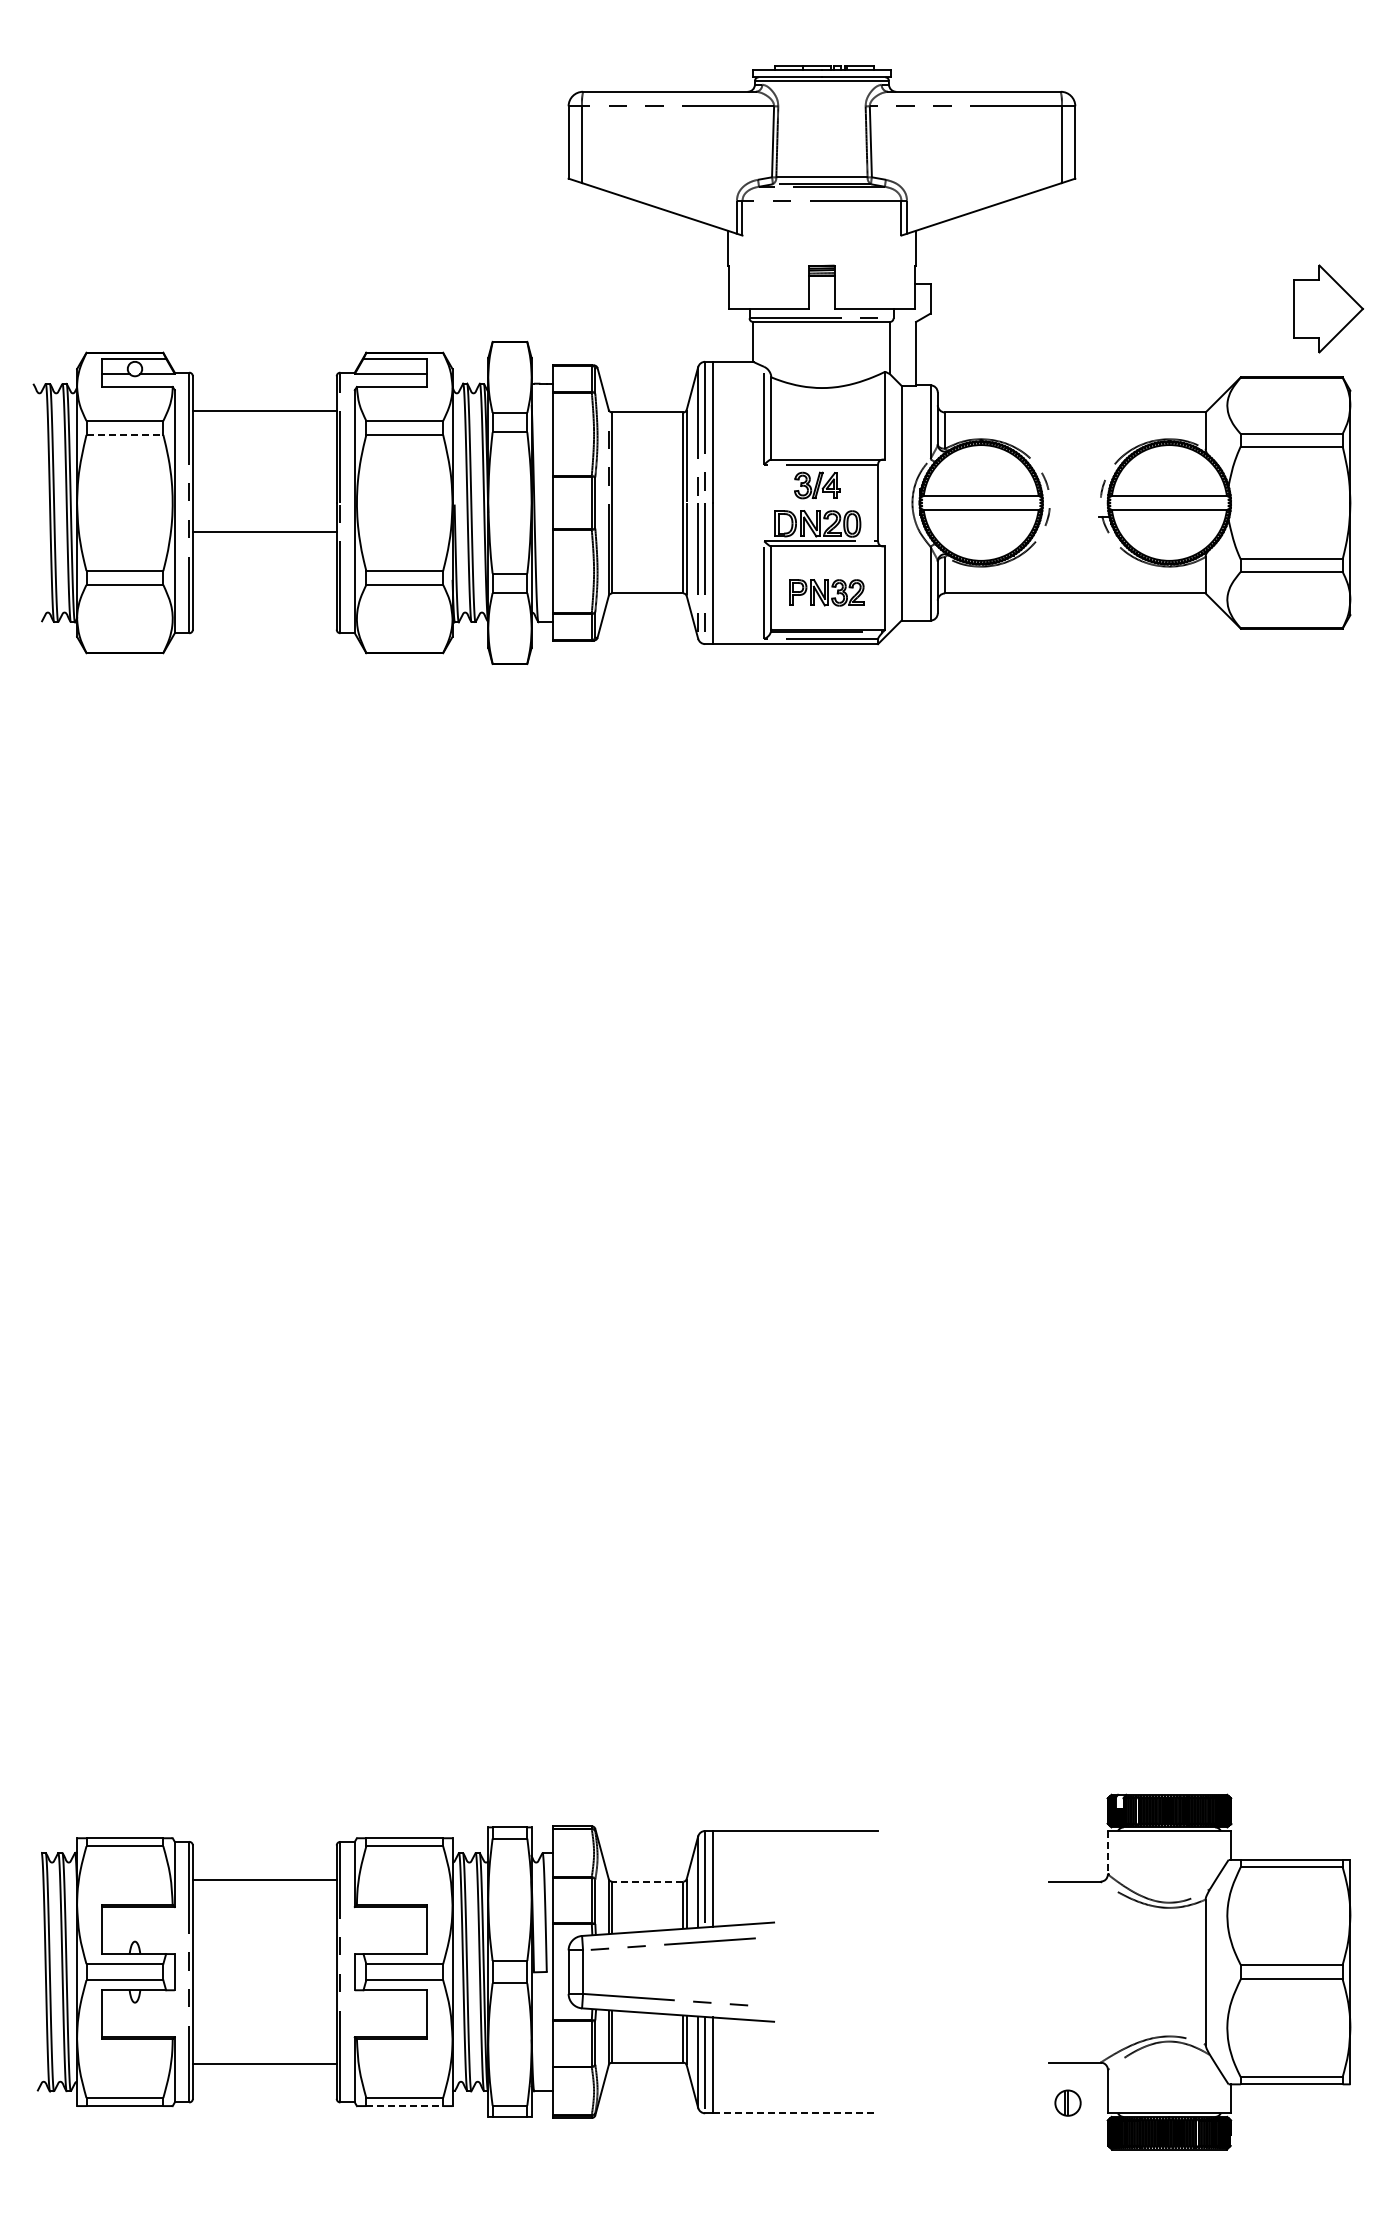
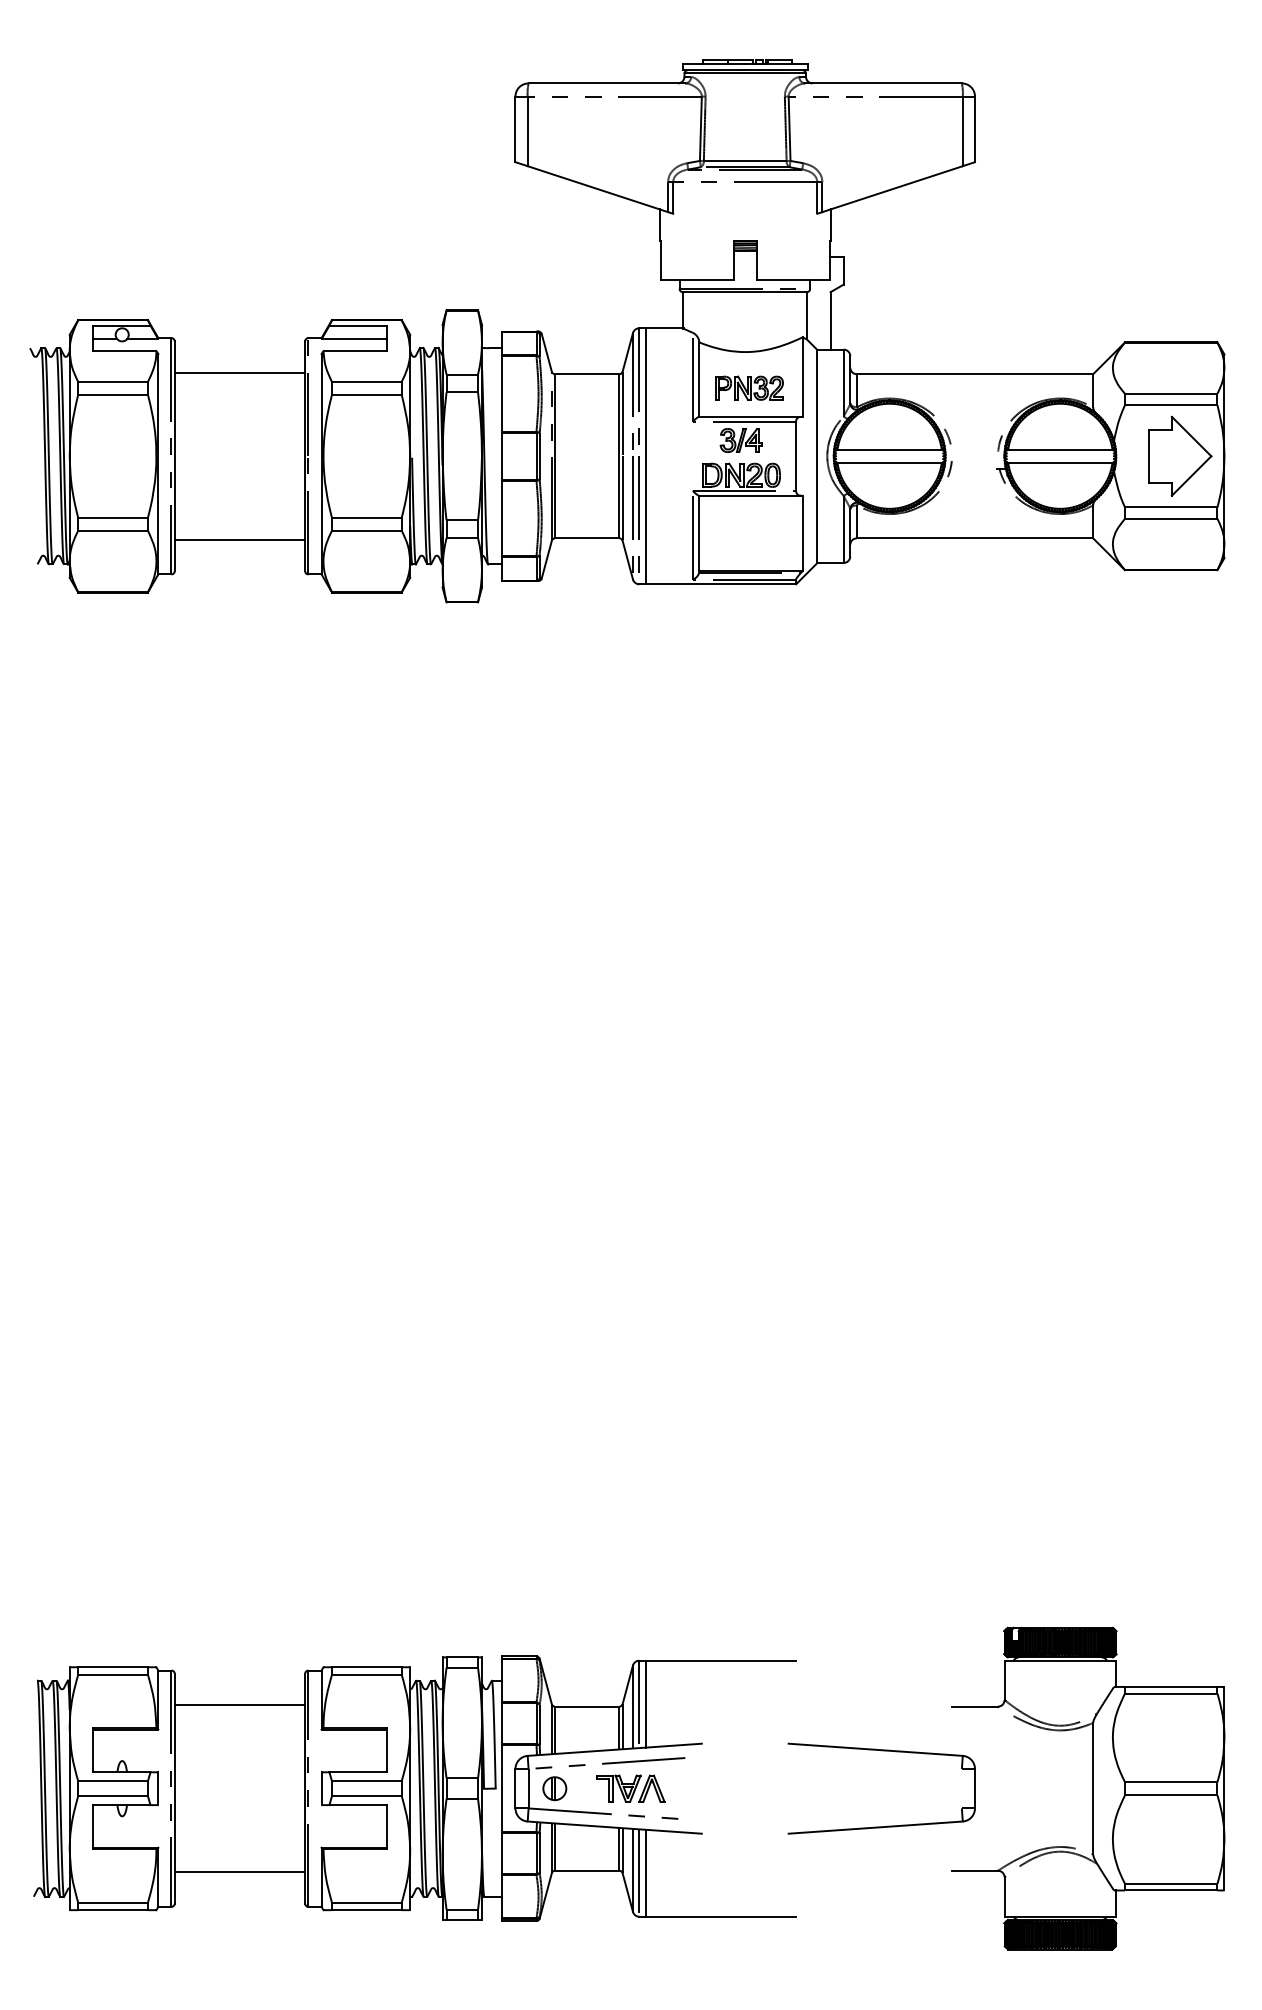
part: (1328, 308) -> (1180, 455), moved
line: (125, 434) -> (113, 394), dashed -> solid
line: (264, 532) -> (239, 540), moved
part: (826, 592) -> (749, 387), moved
line: (1107, 1852) -> (1004, 1680), dashed -> solid
line: (647, 1881) -> (587, 1706), dashed -> solid
part: (979, 1931) -> (888, 1751), added
part: (695, 1971) -> (630, 1788), added
part: (1067, 2102) -> (554, 1788), moved
line: (405, 2106) -> (367, 1910), dashed -> solid
line: (795, 2113) -> (721, 1916), dashed -> solid

